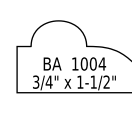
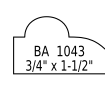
text: (97, 63) -> (77, 50), 1004 -> 1043

